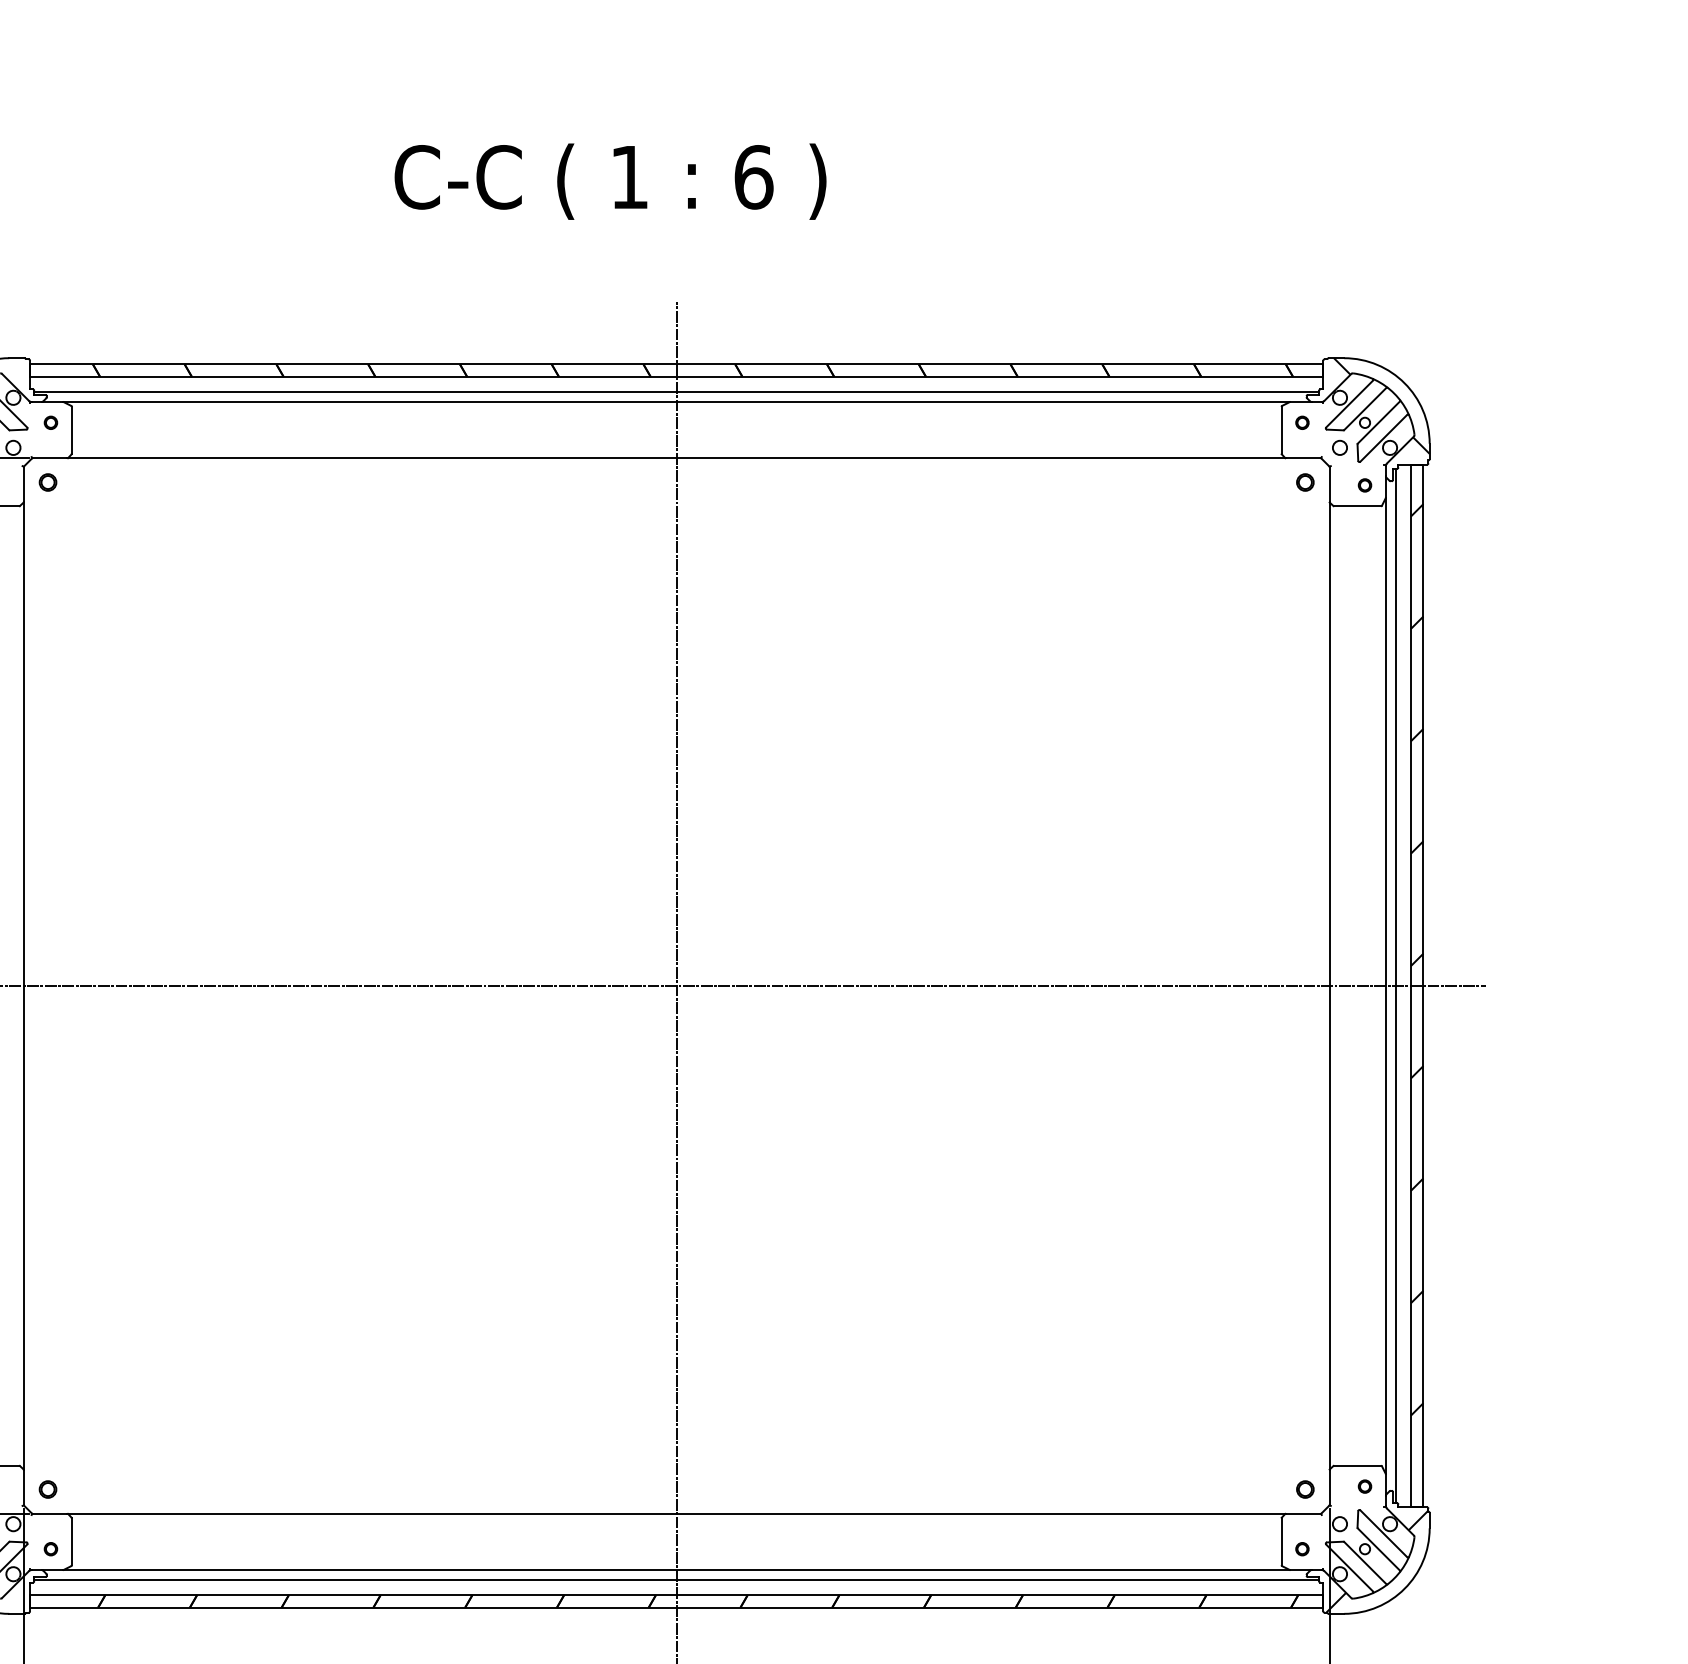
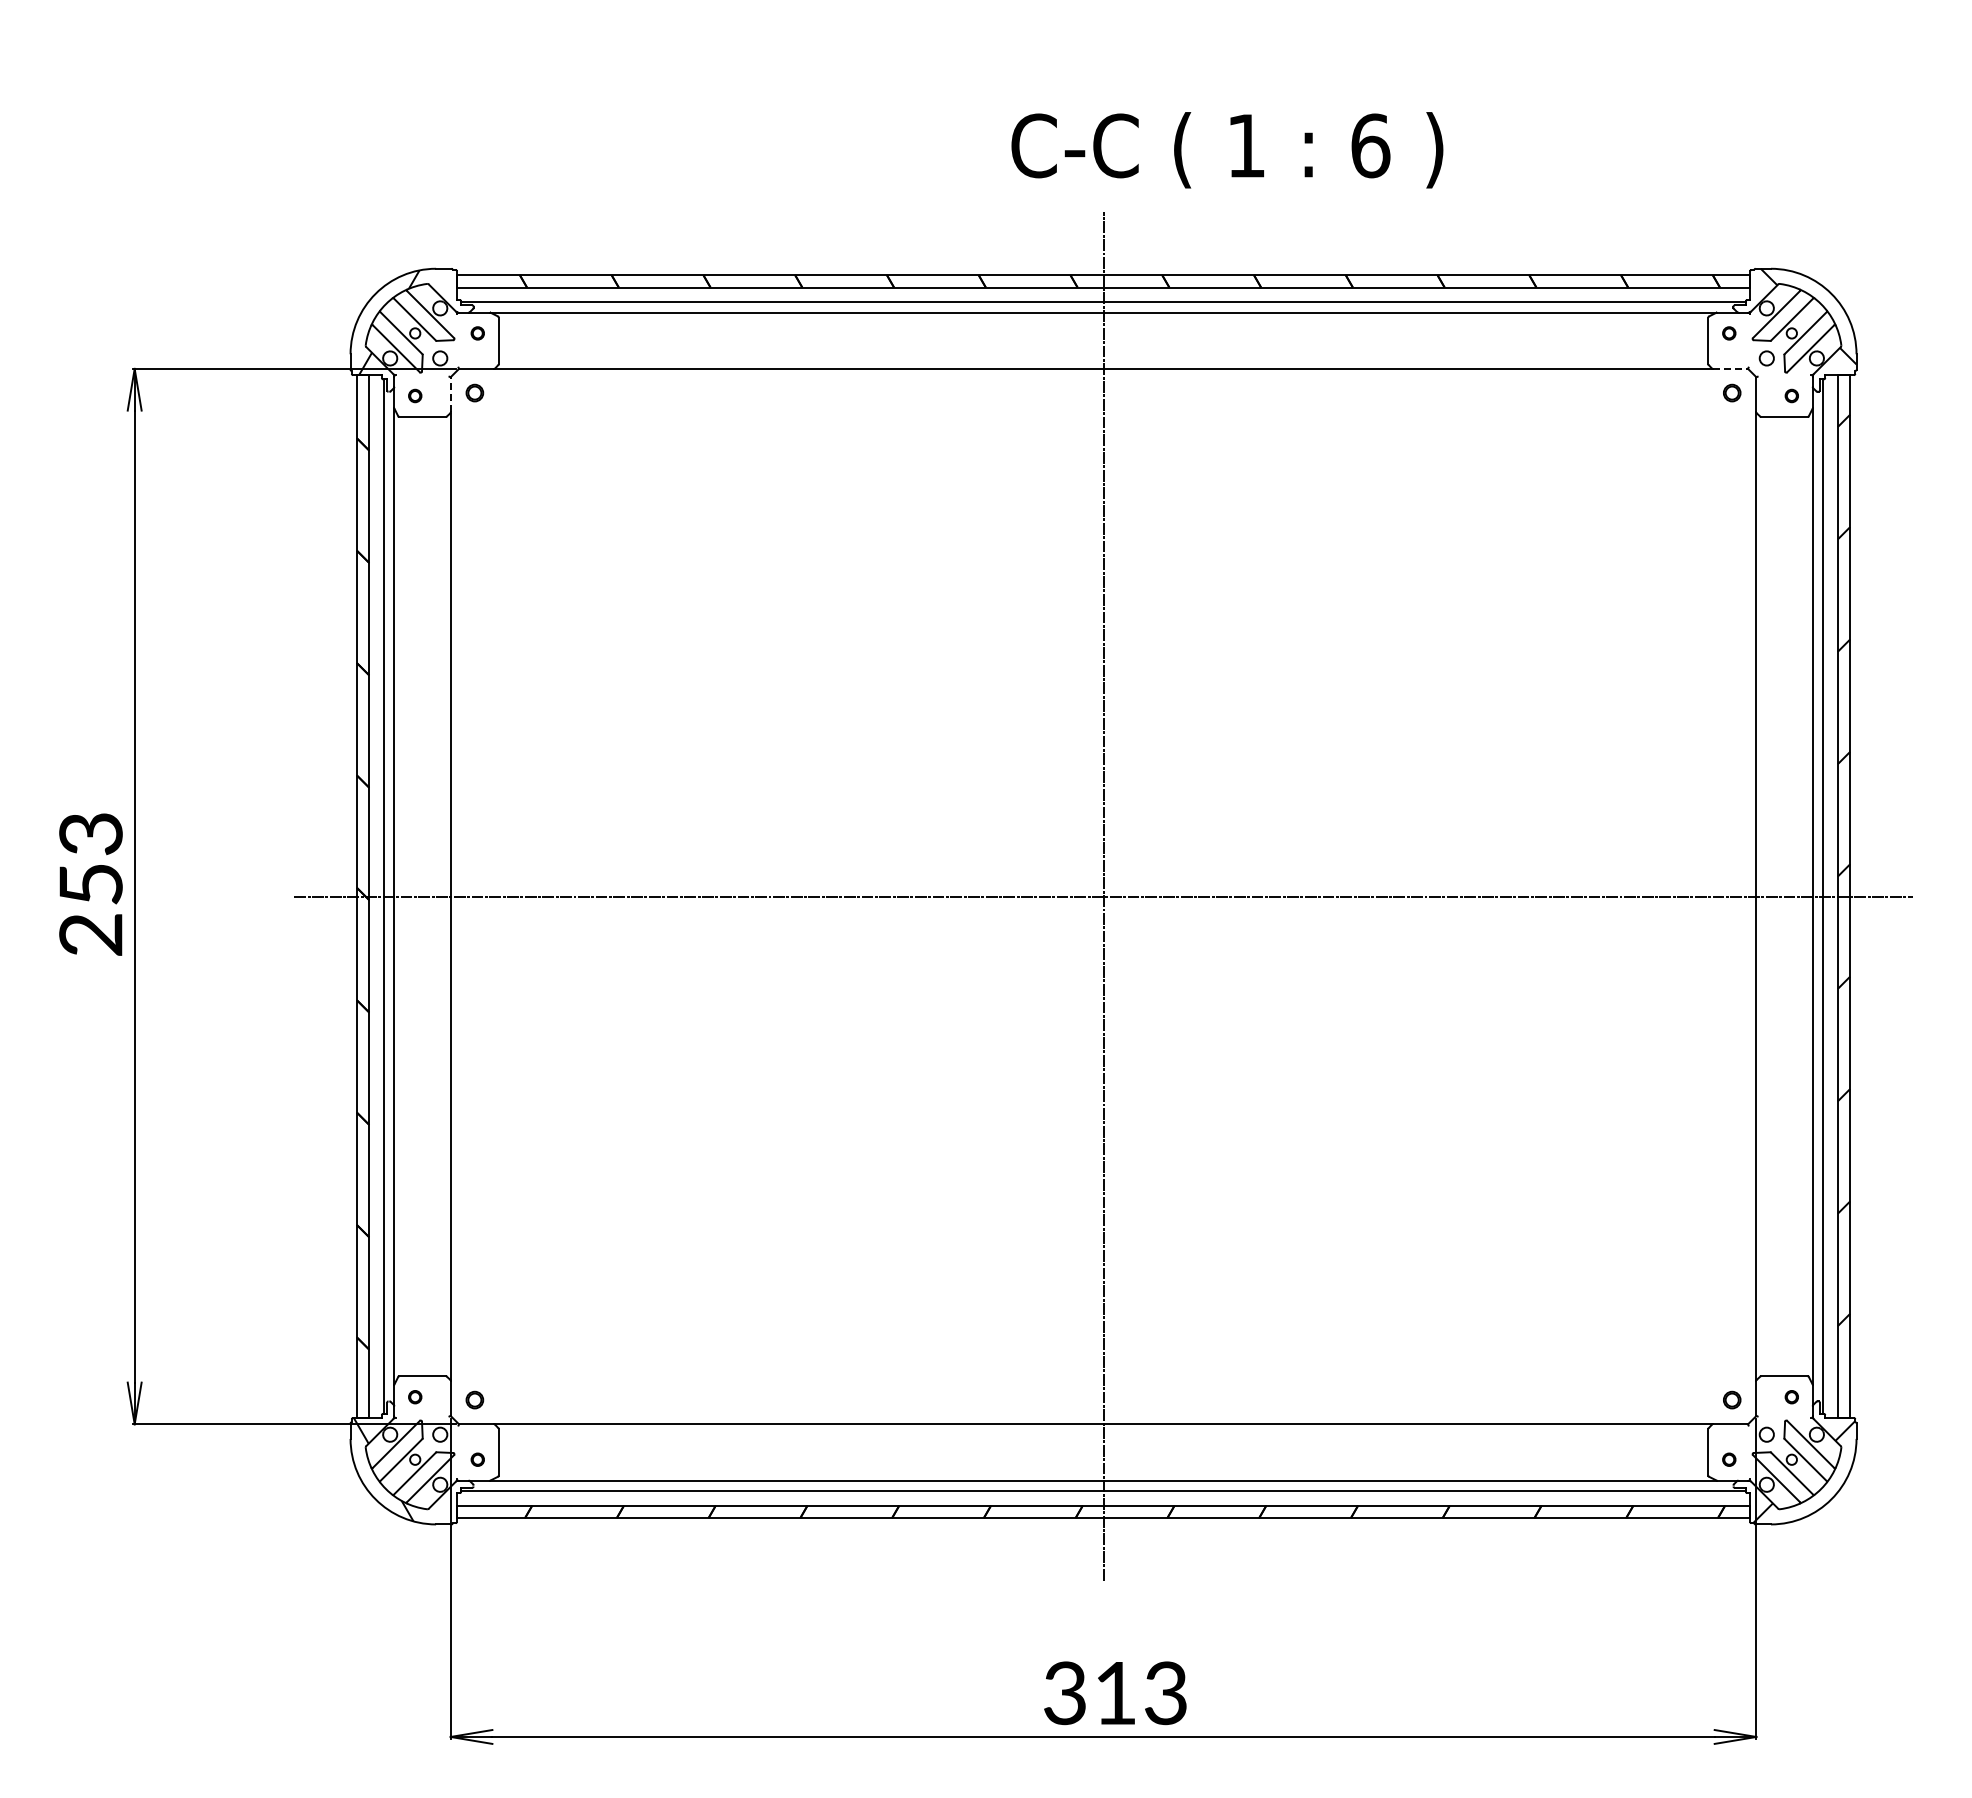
text: (610, 181) -> (1227, 150), moved
line: (1303, 457) -> (1730, 368), solid -> dashed
line: (23, 483) -> (450, 394), solid -> dashed

